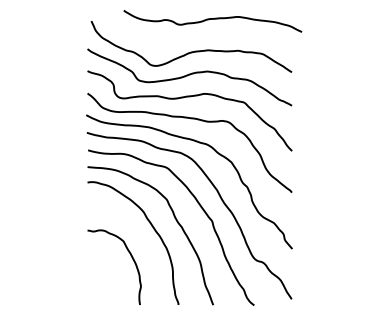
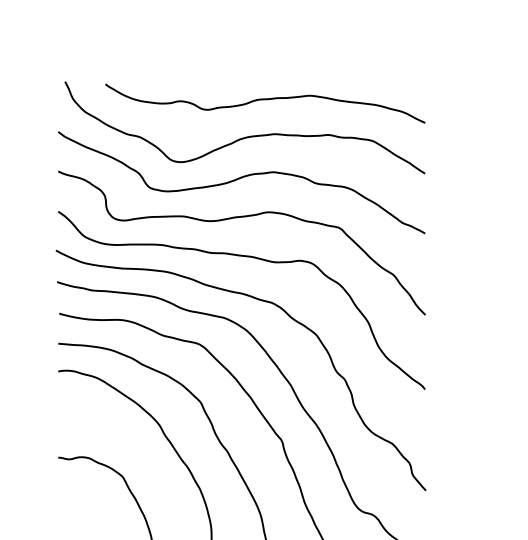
curve: (212, 19) -> (264, 100), moved

